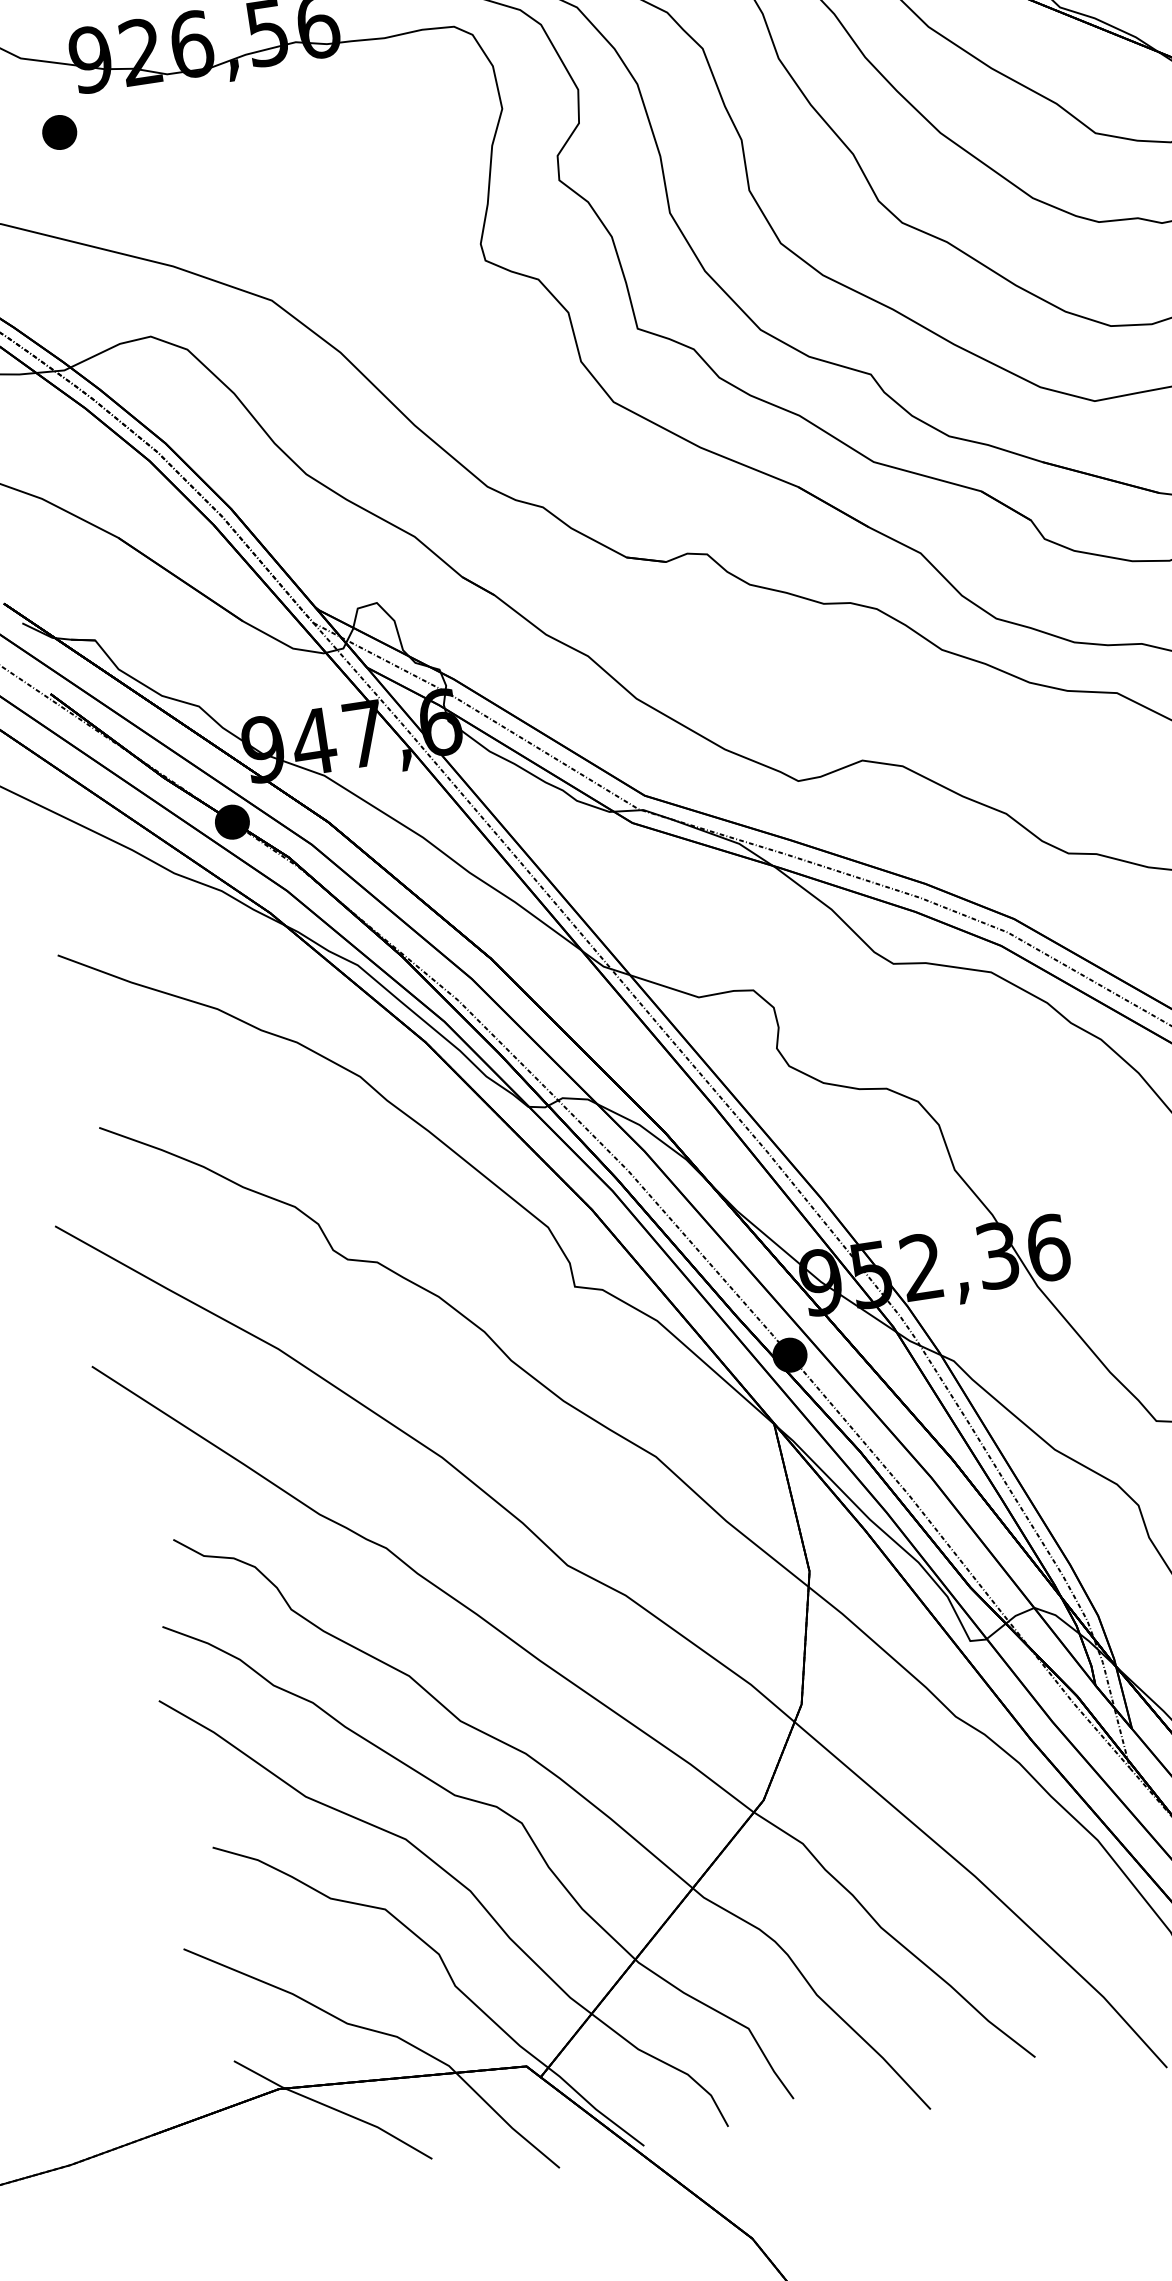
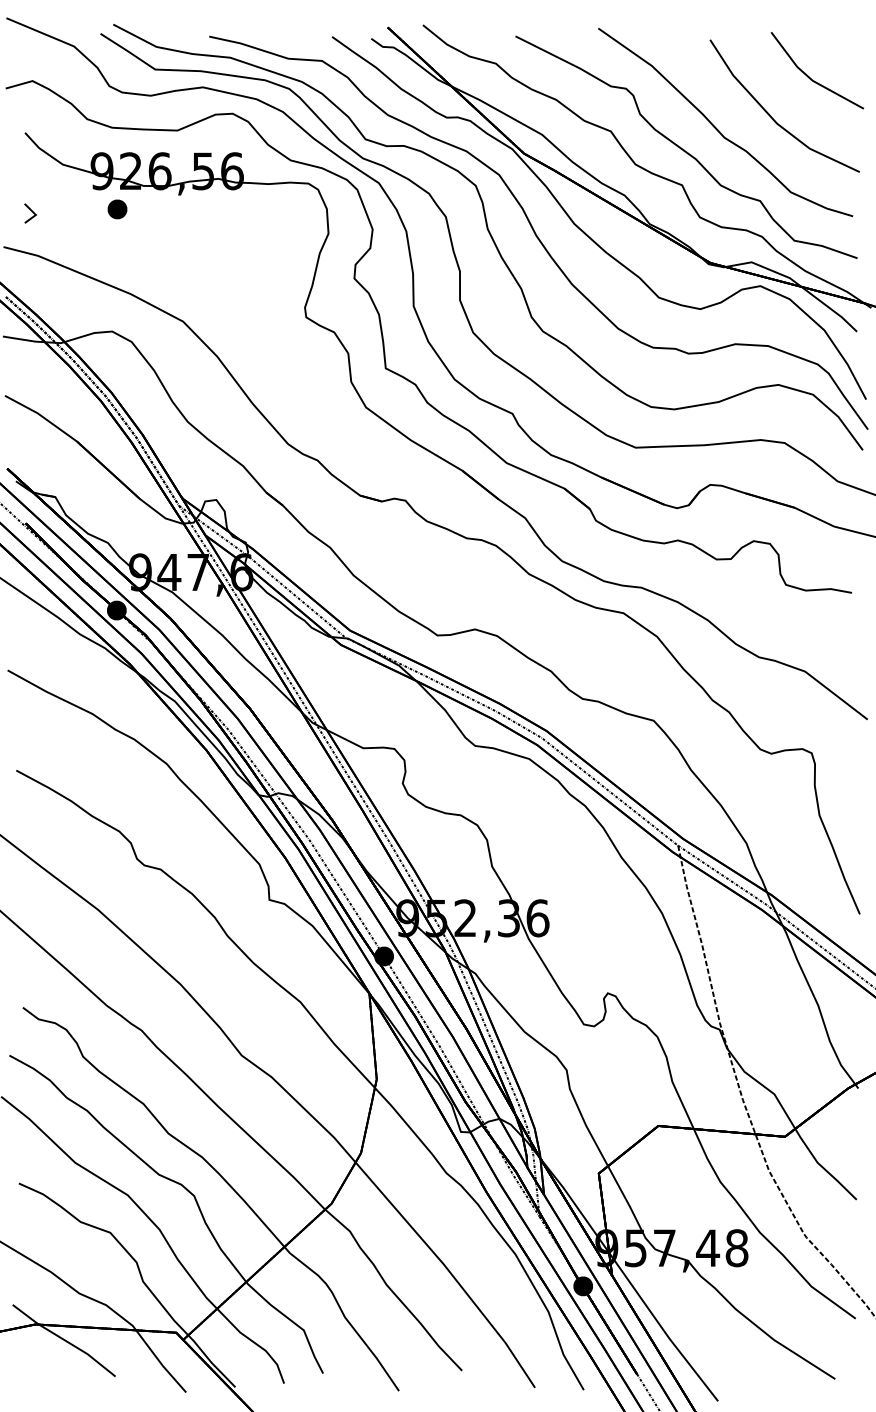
part: (59, 132) -> (117, 209), moved

